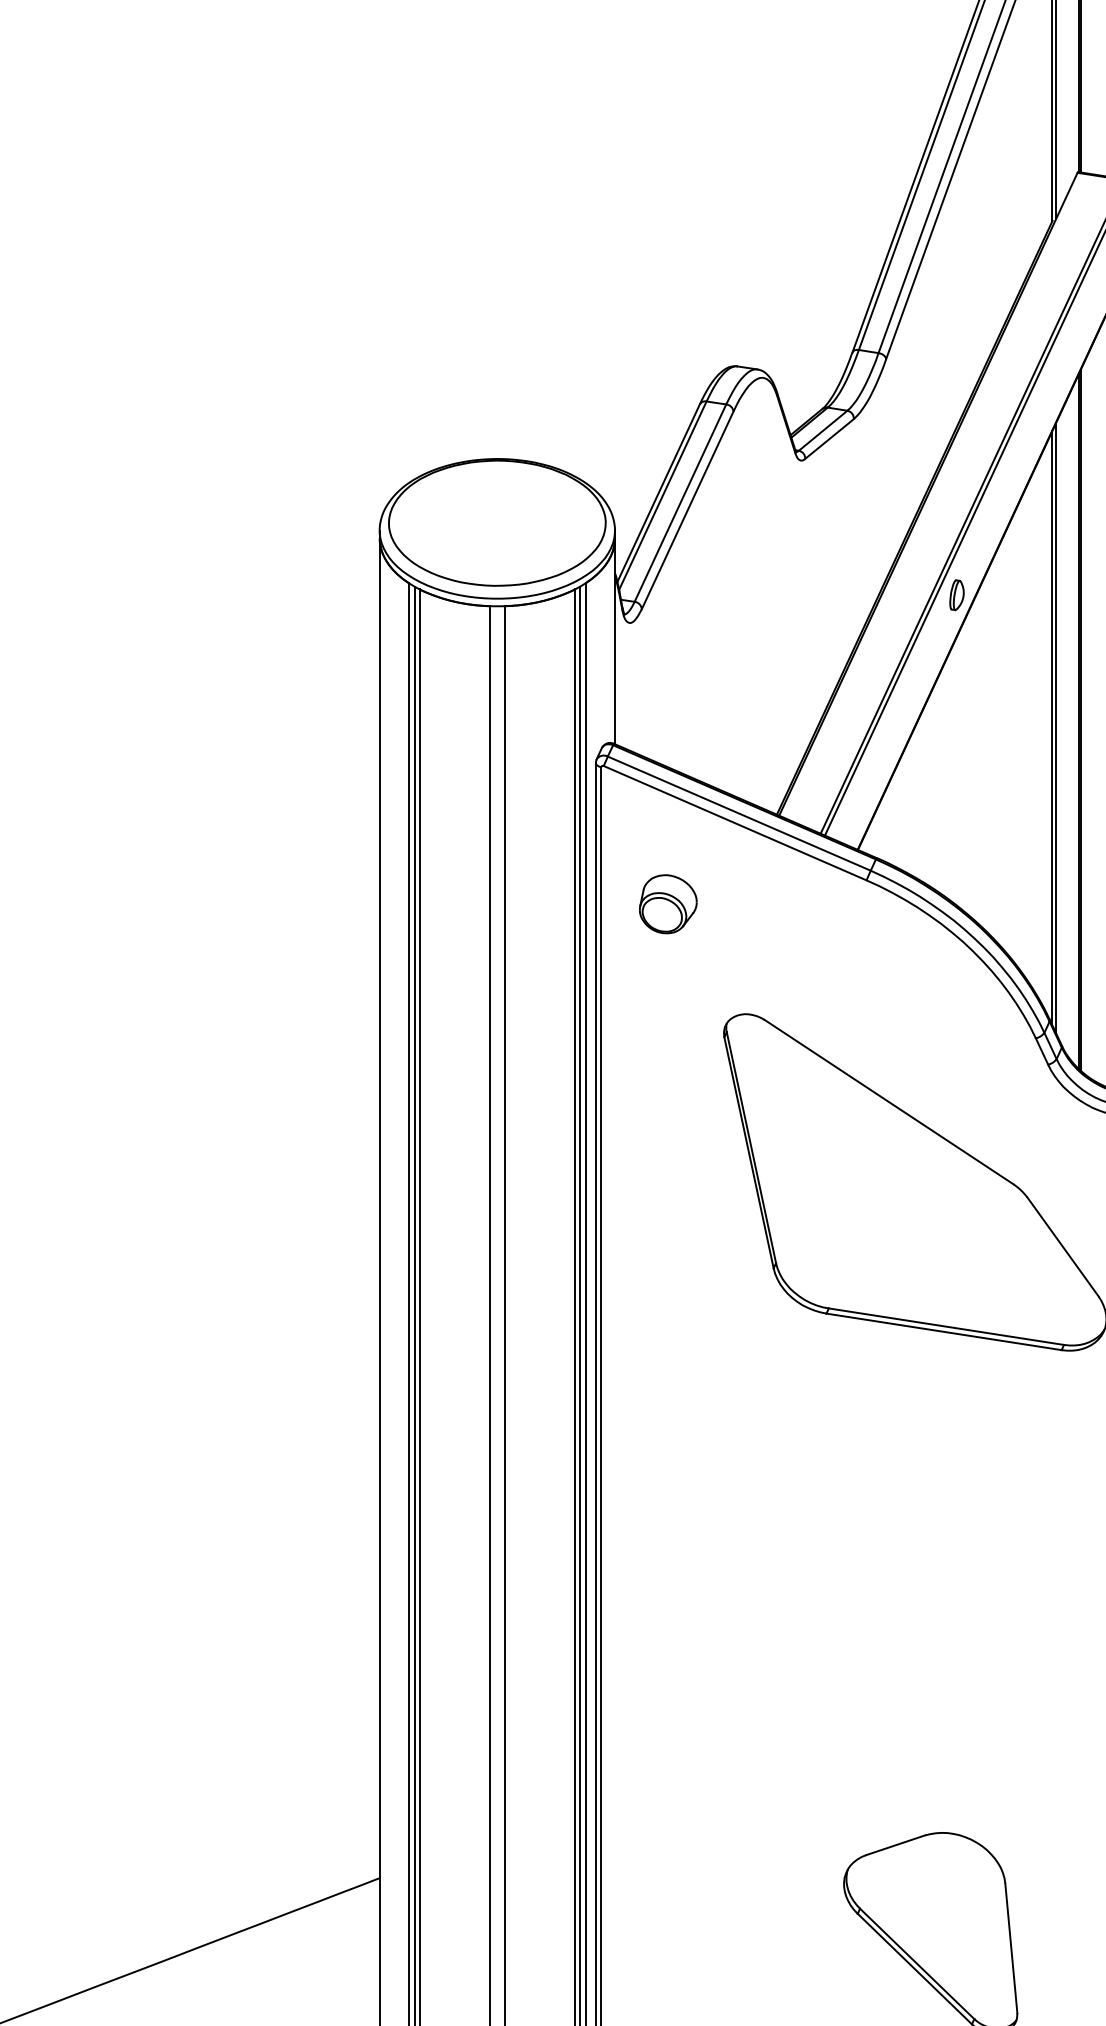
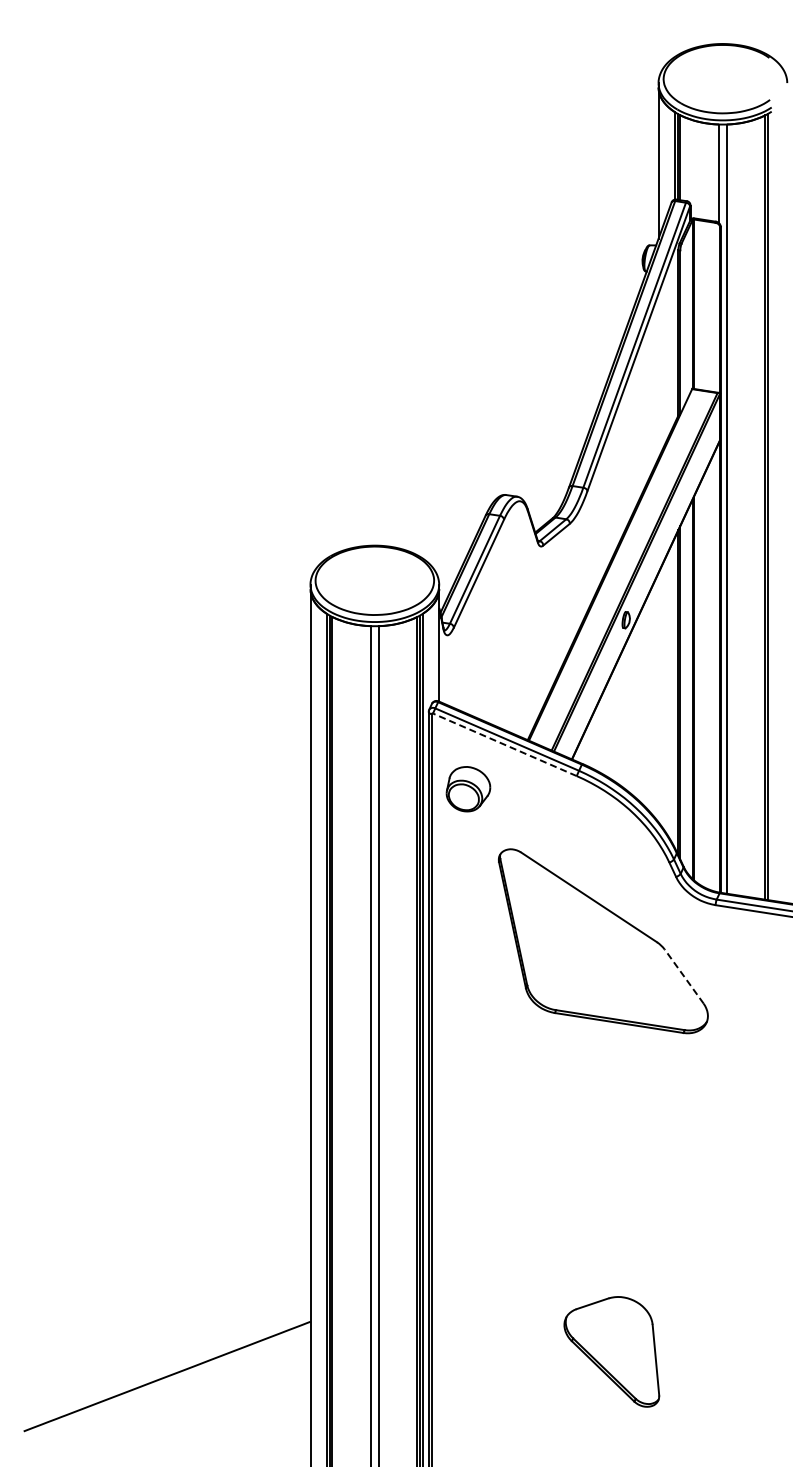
line: (734, 822) -> (504, 744), solid -> dashed
part: (666, 903) -> (467, 788), size x1.4
line: (1061, 1246) -> (683, 976), solid -> dashed

